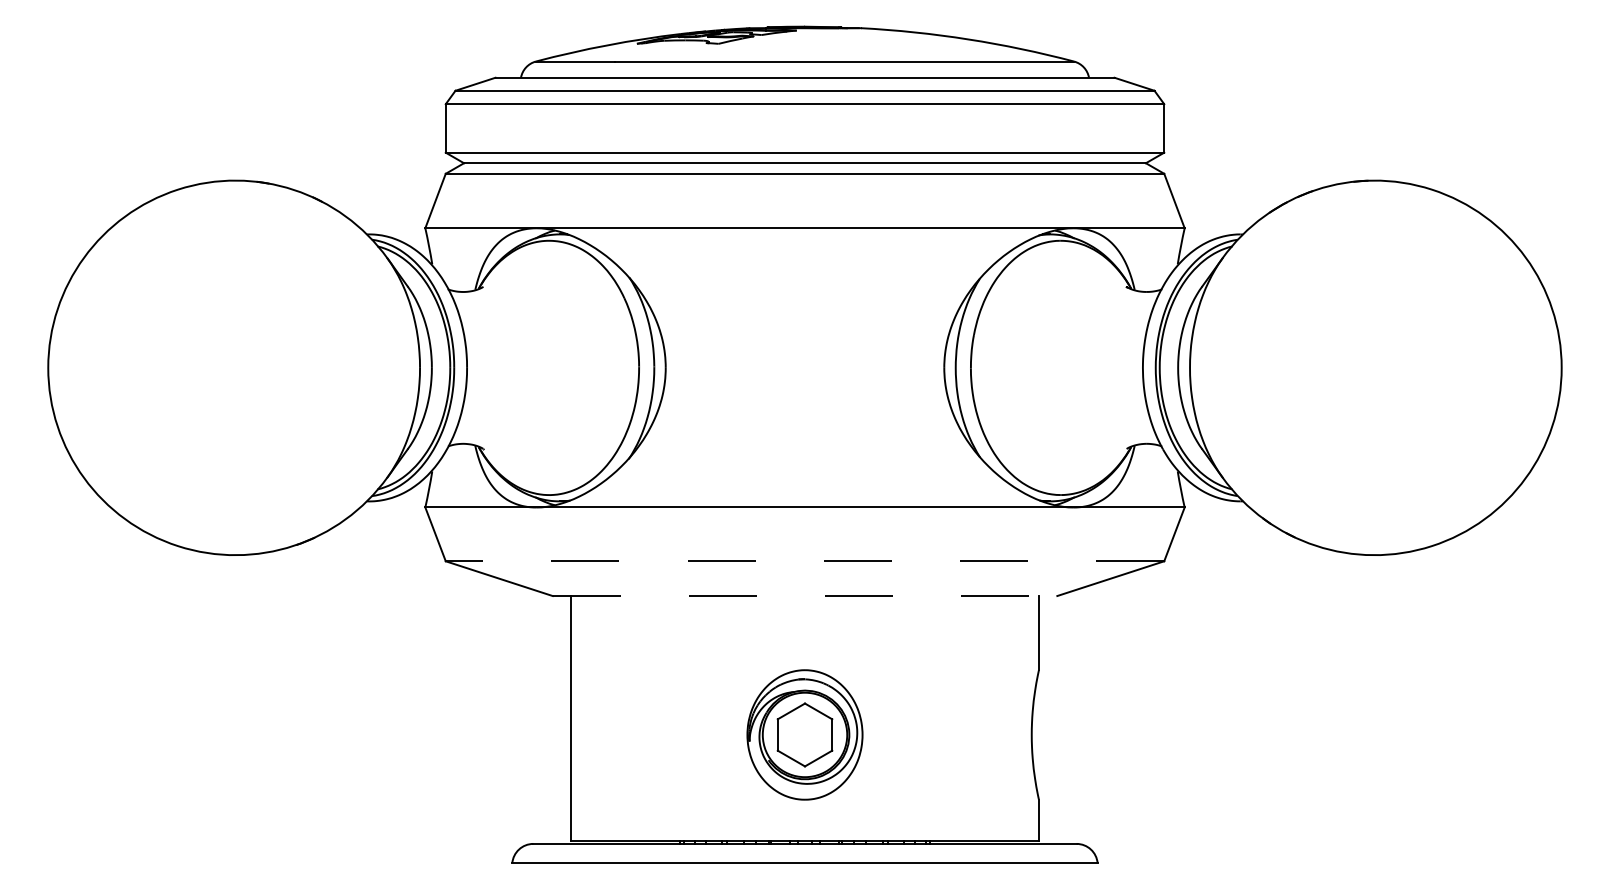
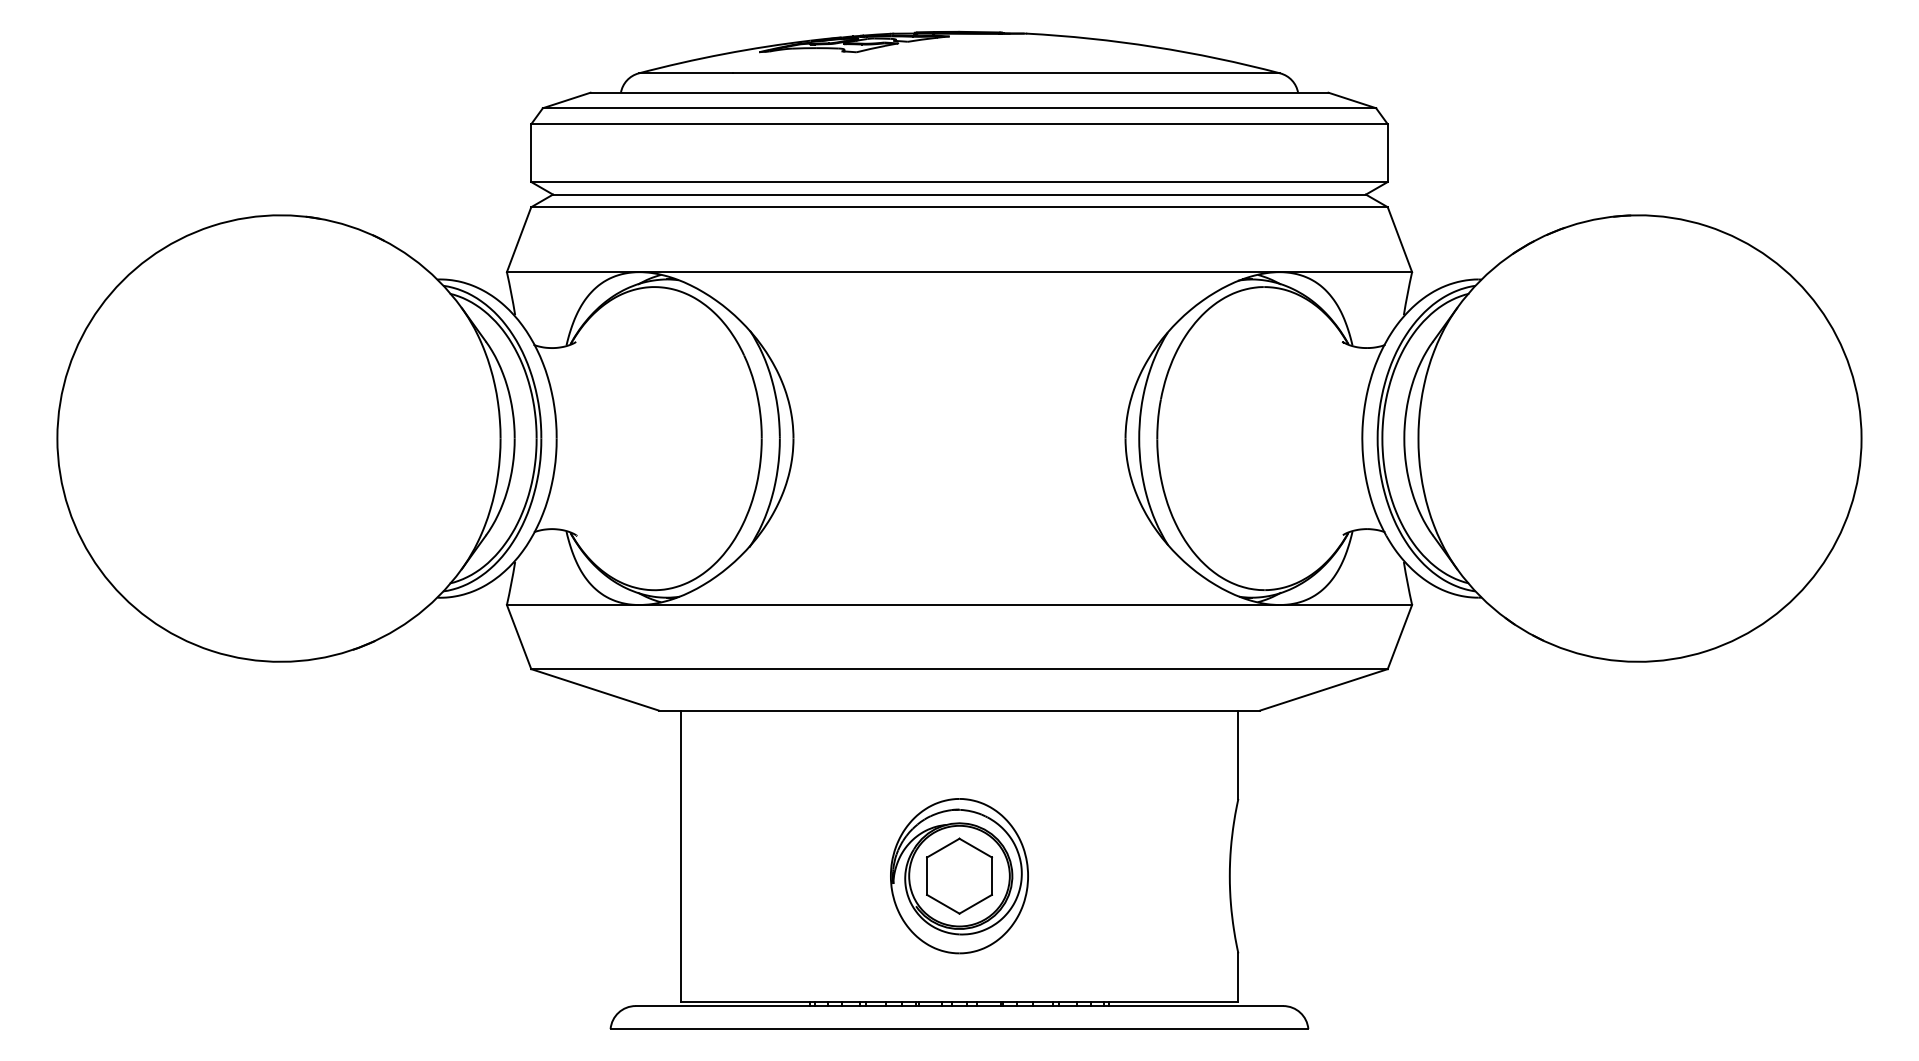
line: (804, 561) -> (958, 669), dashed -> solid
line: (805, 596) -> (960, 711), dashed -> solid

